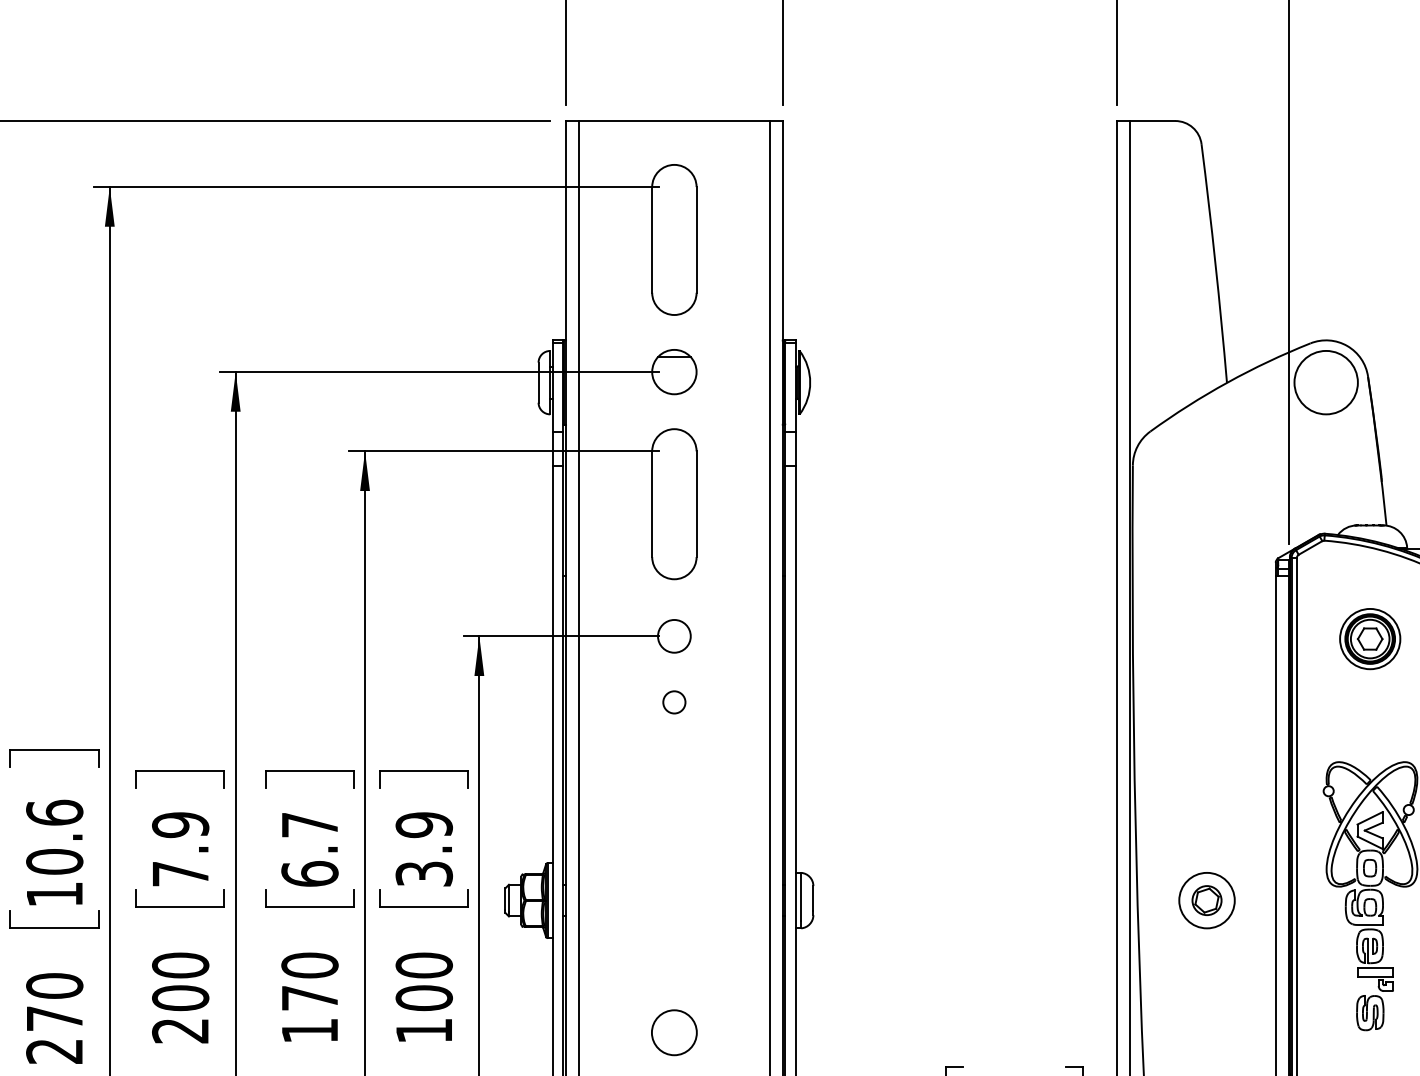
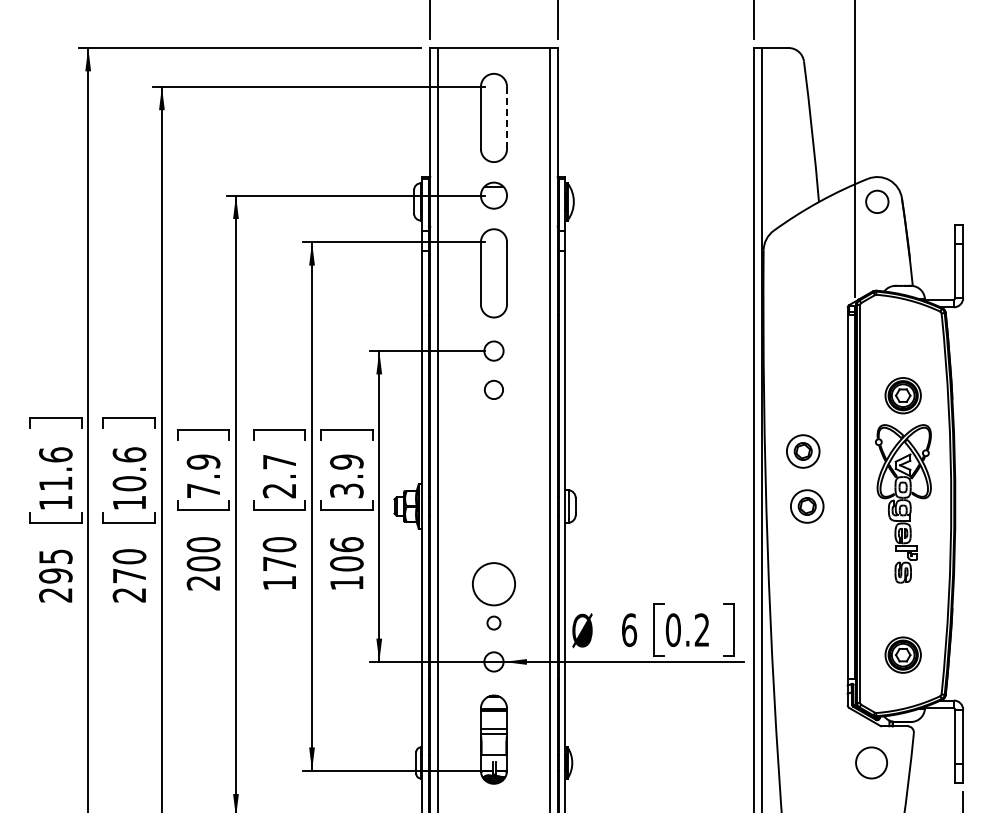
line: (697, 240) -> (507, 118), solid -> dashed
circle: (1324, 381) -> (876, 201), size x0.6
part: (1369, 638) -> (902, 395), moved
circle: (673, 701) -> (493, 389), size x1.4
part: (1200, 807) -> (803, 451), added
text: (309, 873) -> (279, 490), 6.7 -> 2.7
text: (423, 965) -> (346, 544), 100 -> 106
circle: (673, 1033) -> (493, 584), size x1.6

